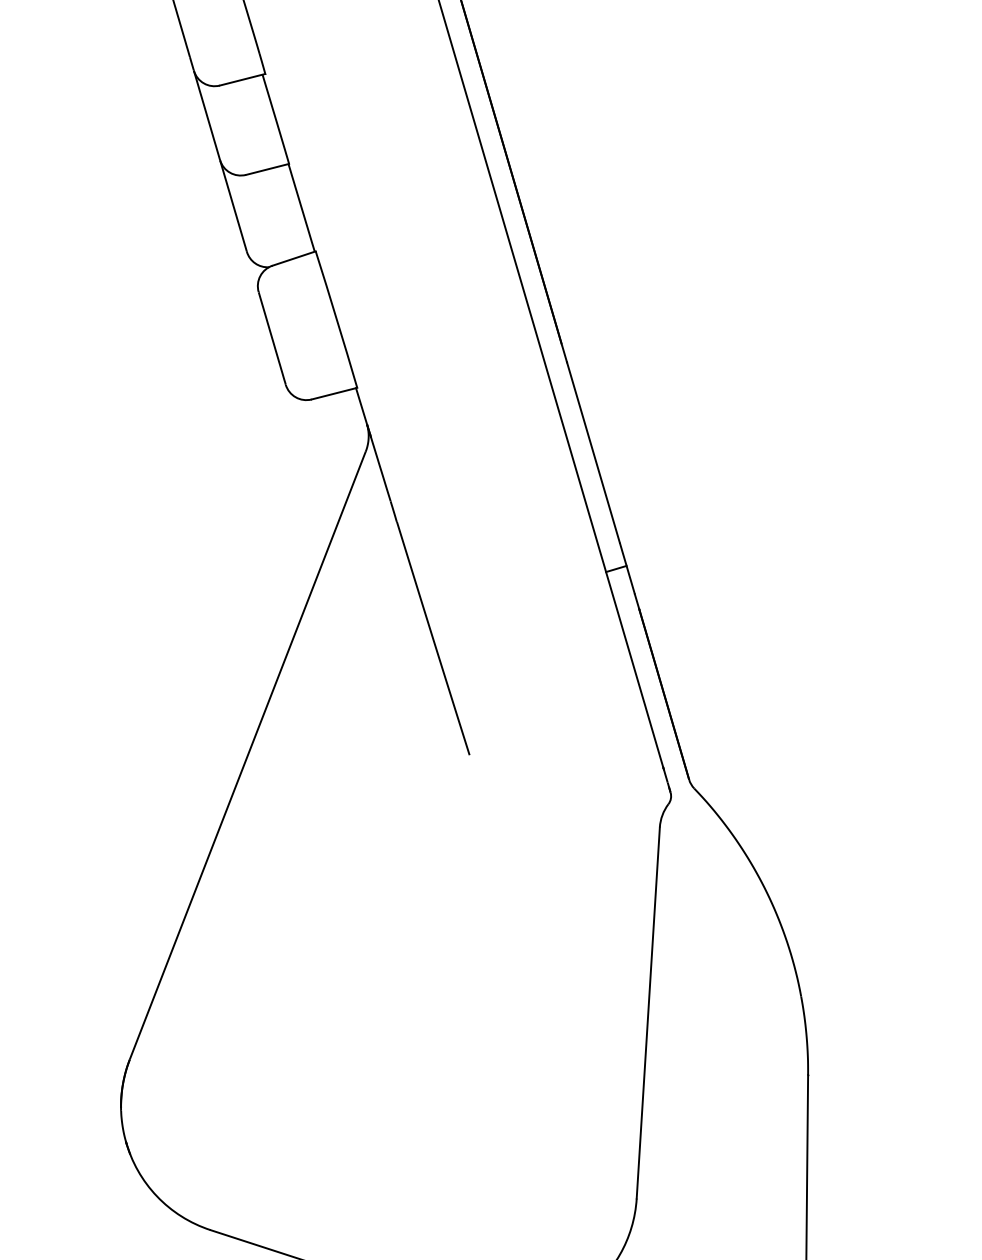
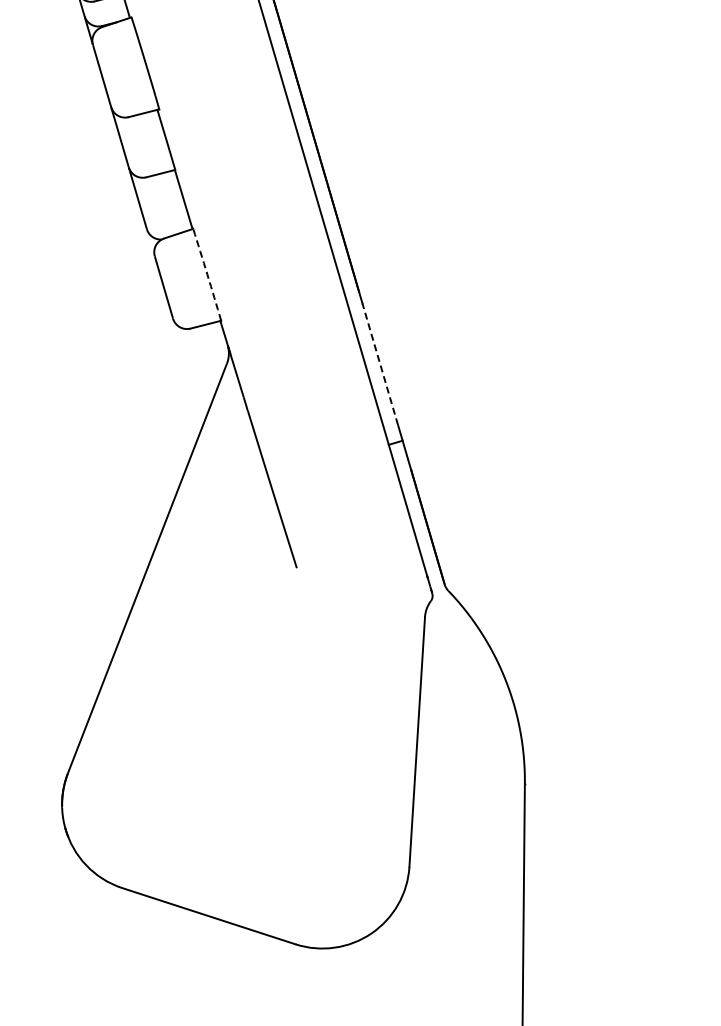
arc: (336, 319) -> (207, 274), solid -> dashed
line: (593, 451) -> (380, 363), solid -> dashed

